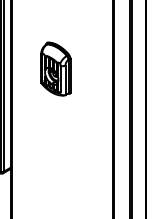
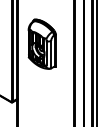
part: (54, 67) -> (41, 43), size x1.67

